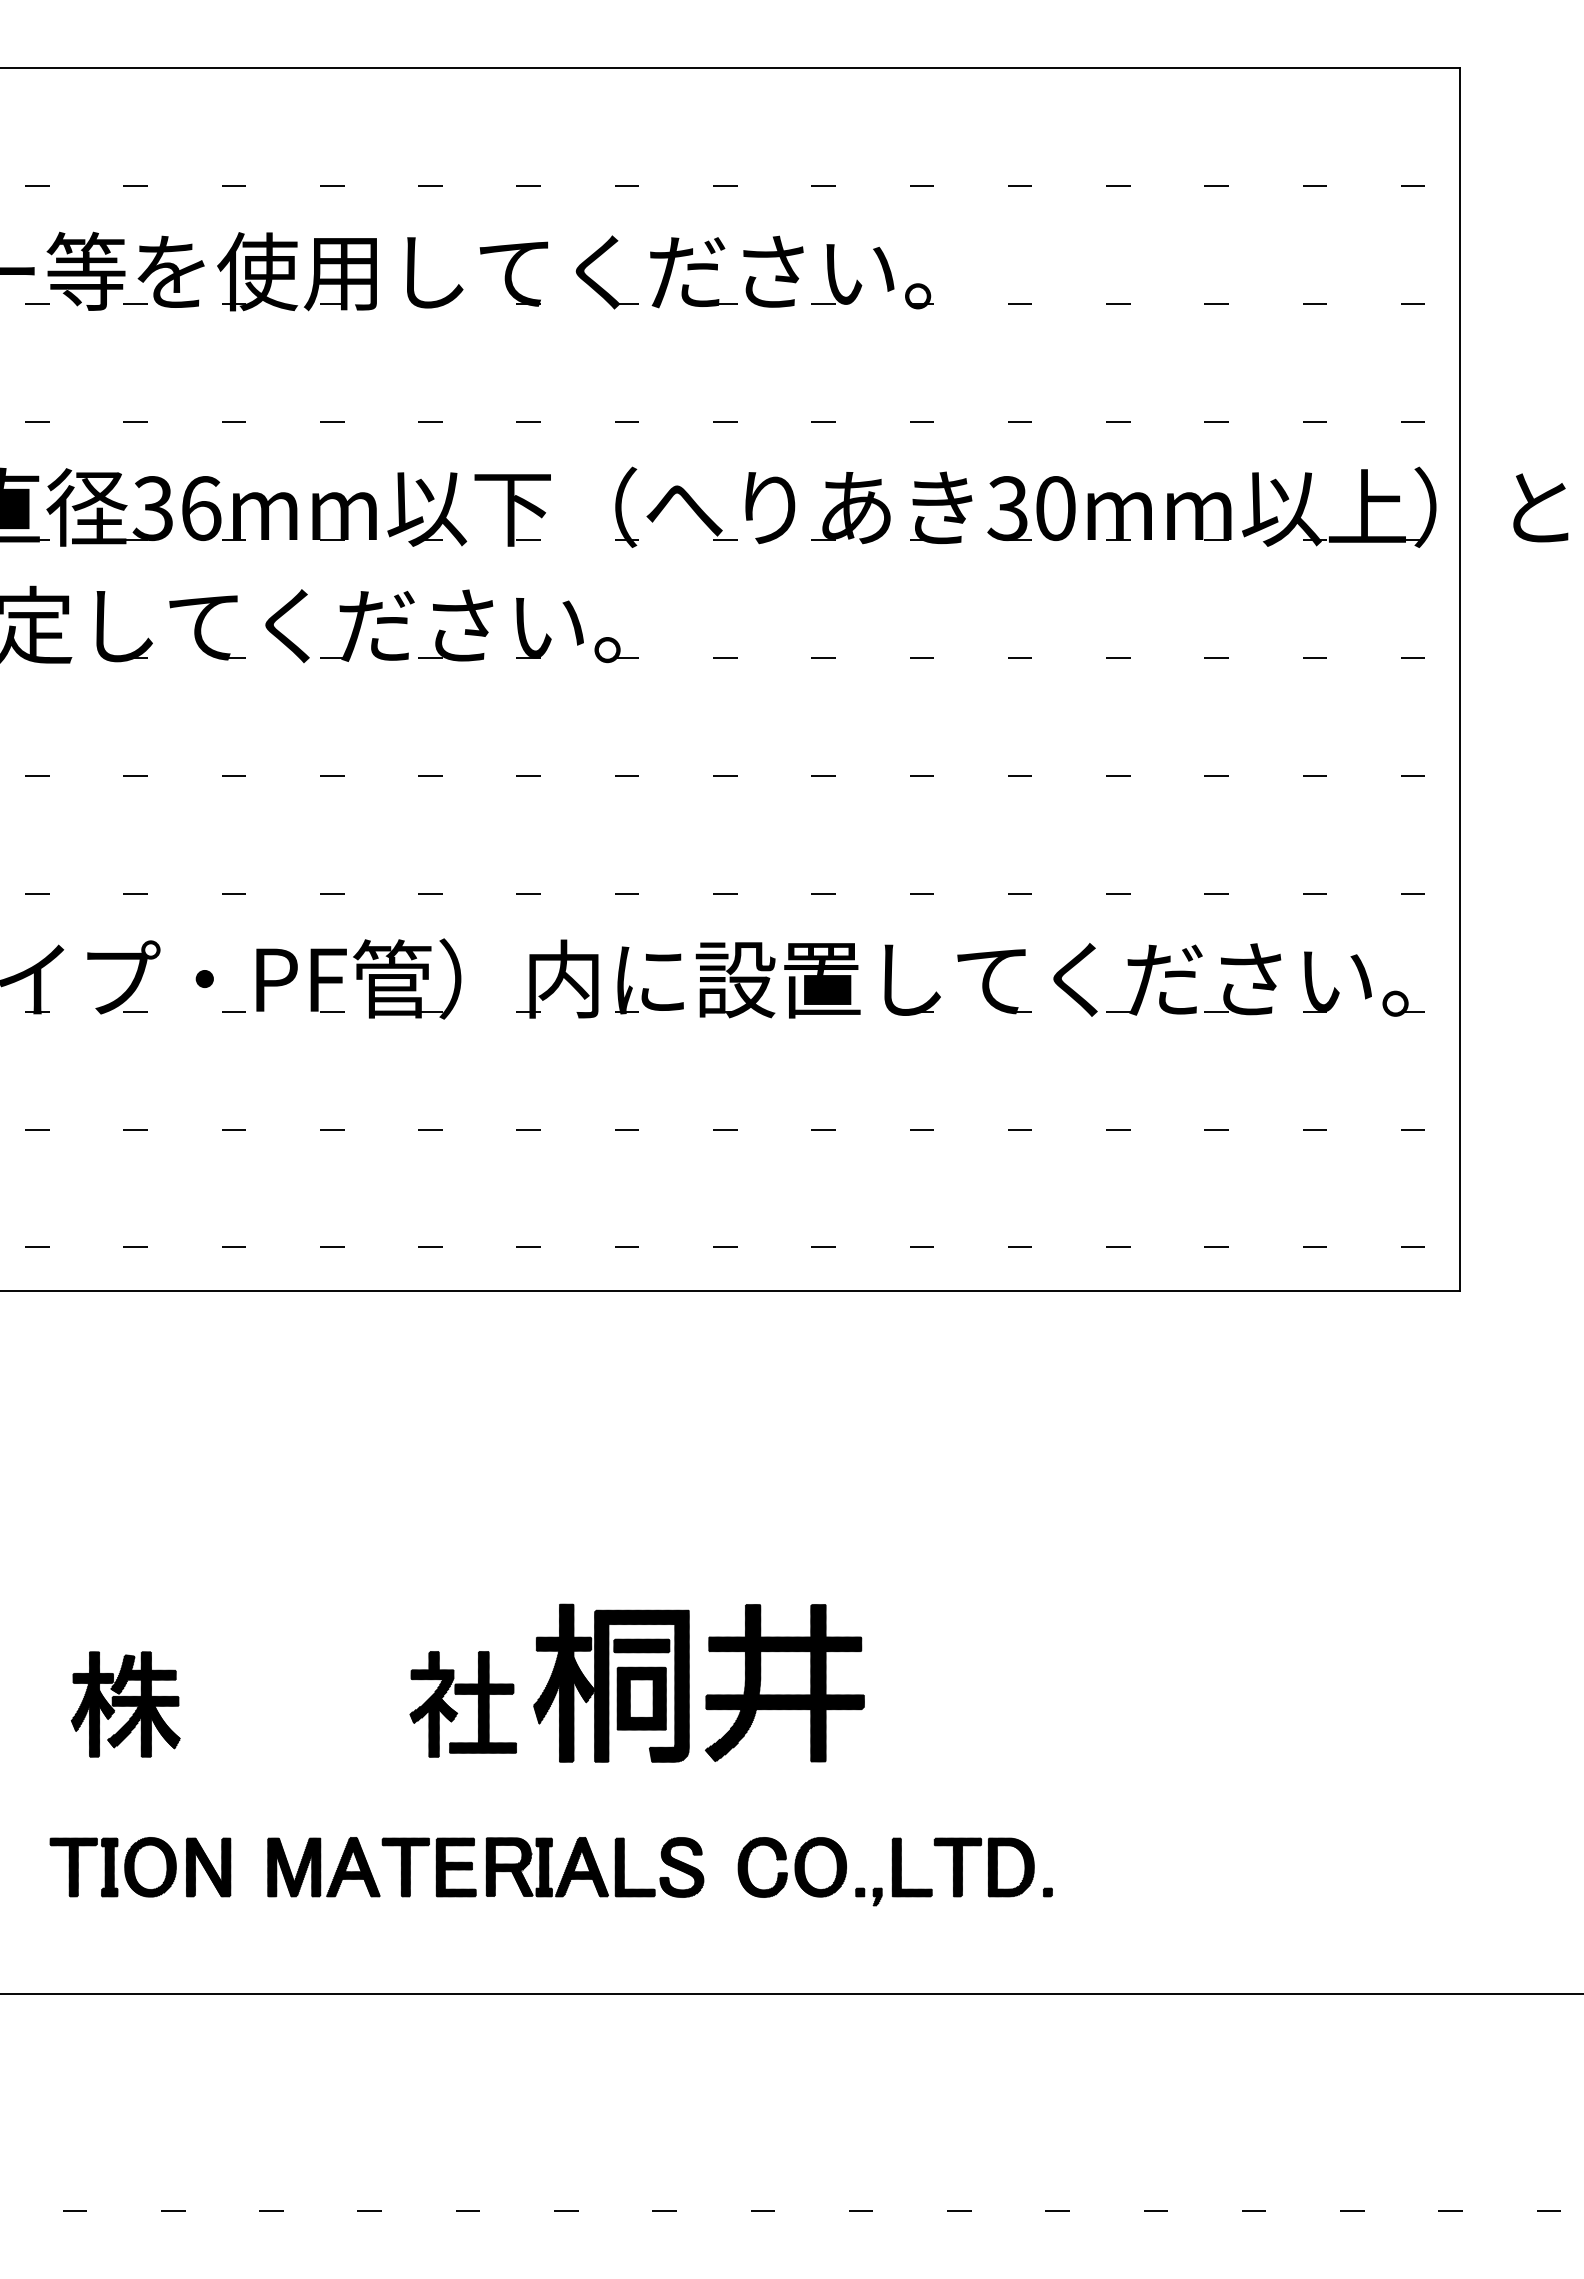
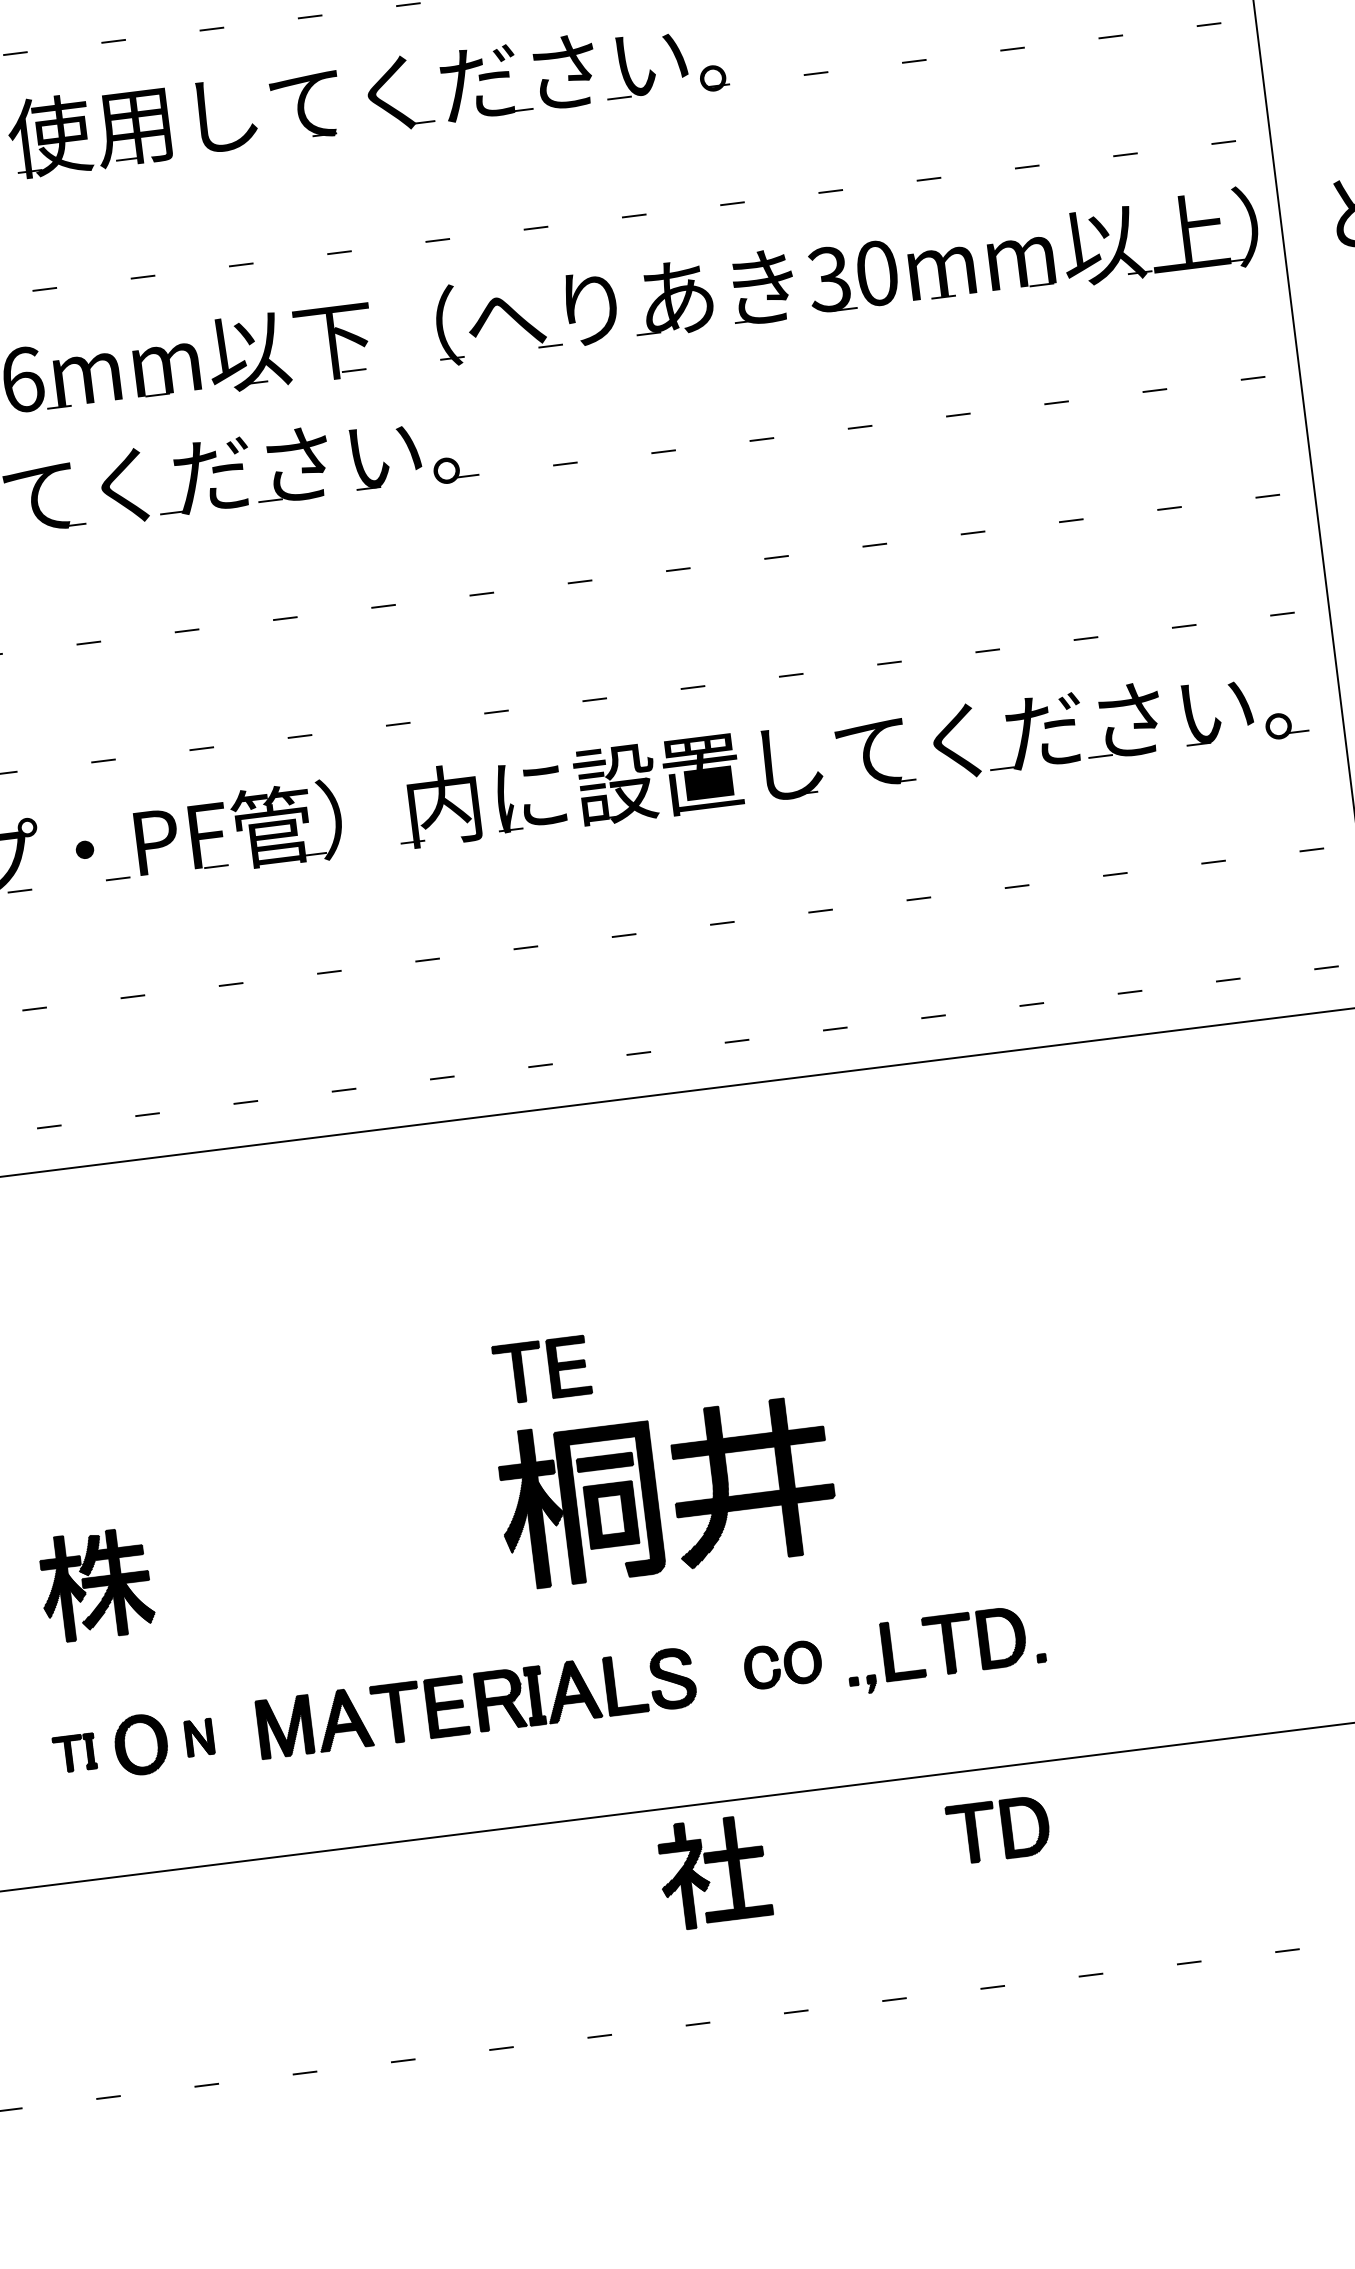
part: (597, 1547) -> (548, 1369), added
part: (456, 1711) -> (708, 1880), moved
part: (83, 1867) -> (74, 1753), size x0.6
part: (208, 1867) -> (199, 1737), size x0.6
part: (791, 1867) -> (782, 1665), size x0.7
part: (983, 2056) -> (997, 1830), added

